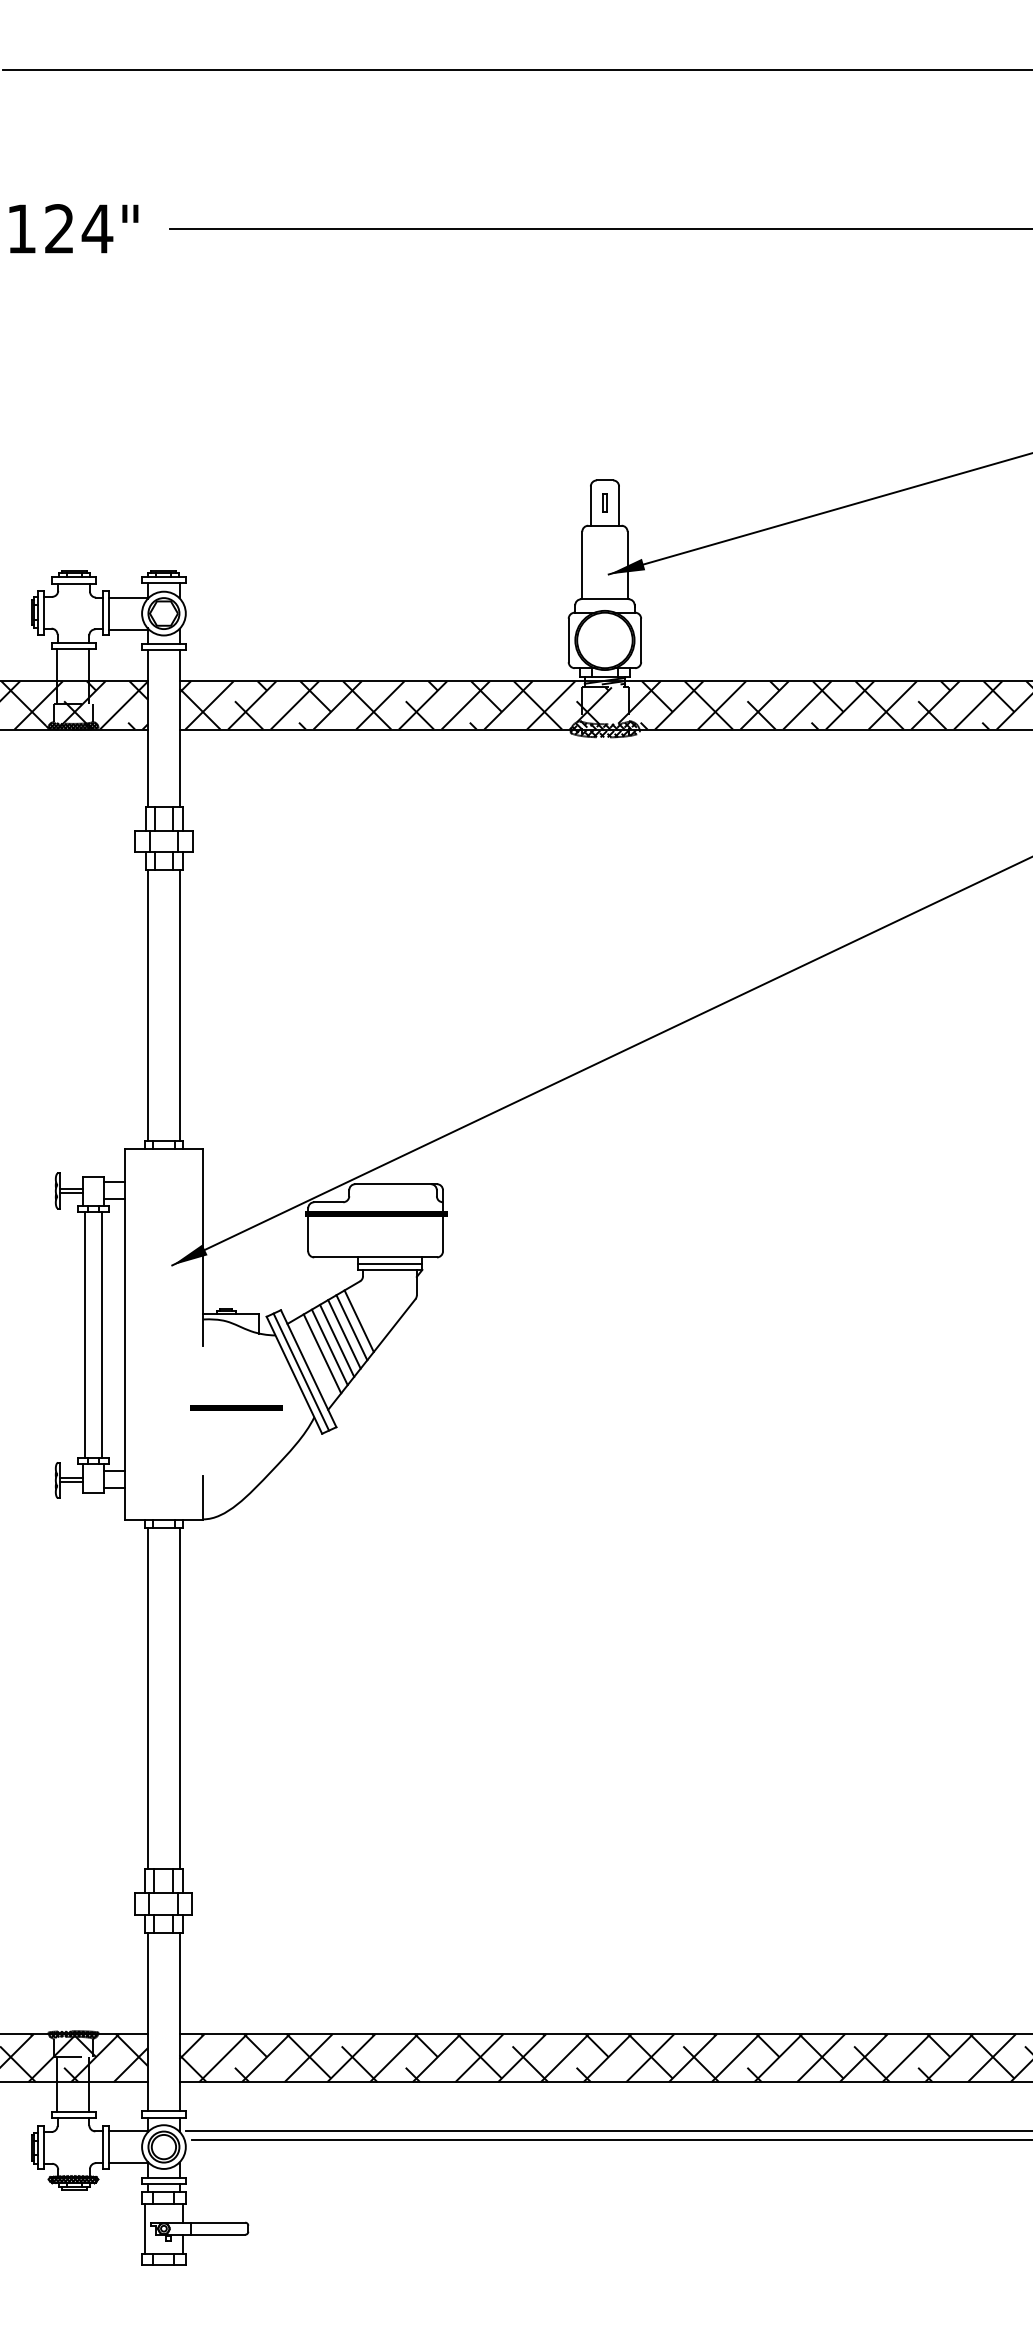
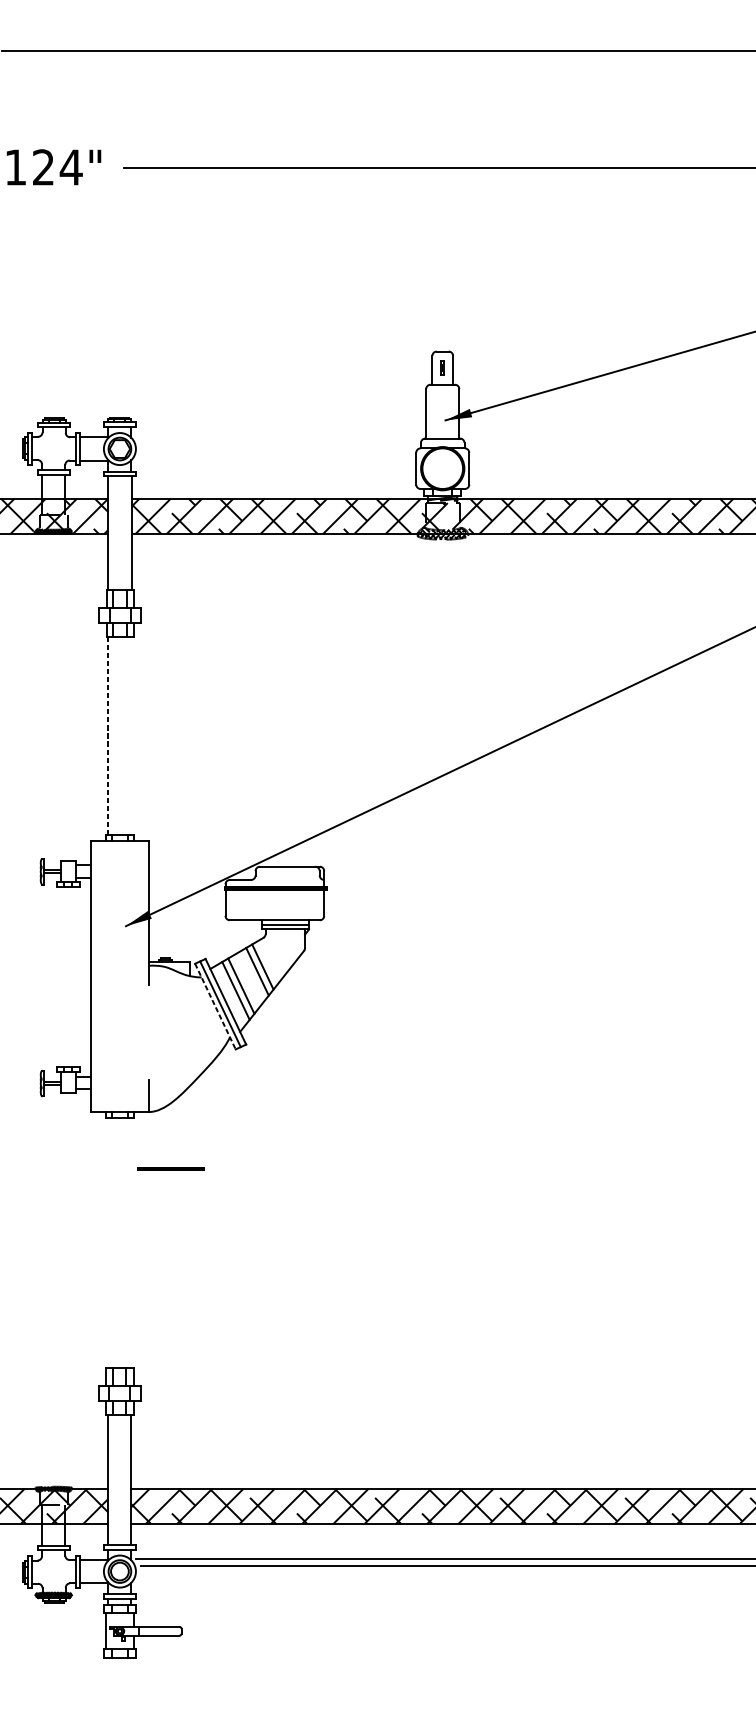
line: (148, 1005) -> (108, 735), solid -> dashed
line: (179, 1005) -> (131, 735), removed
line: (84, 1334) -> (61, 976), removed
line: (102, 1334) -> (74, 976), removed
line: (344, 1334) -> (252, 976), removed
line: (337, 1340) -> (246, 981), removed
line: (294, 1375) -> (215, 1006), solid -> dashed
line: (236, 1407) -> (170, 1168), moved
line: (148, 1698) -> (108, 1243), removed
line: (179, 1698) -> (131, 1243), removed

